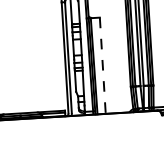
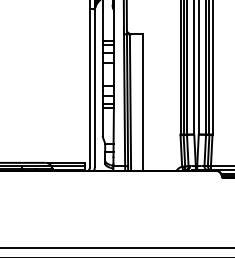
line: (102, 66) -> (142, 103), dashed -> solid

